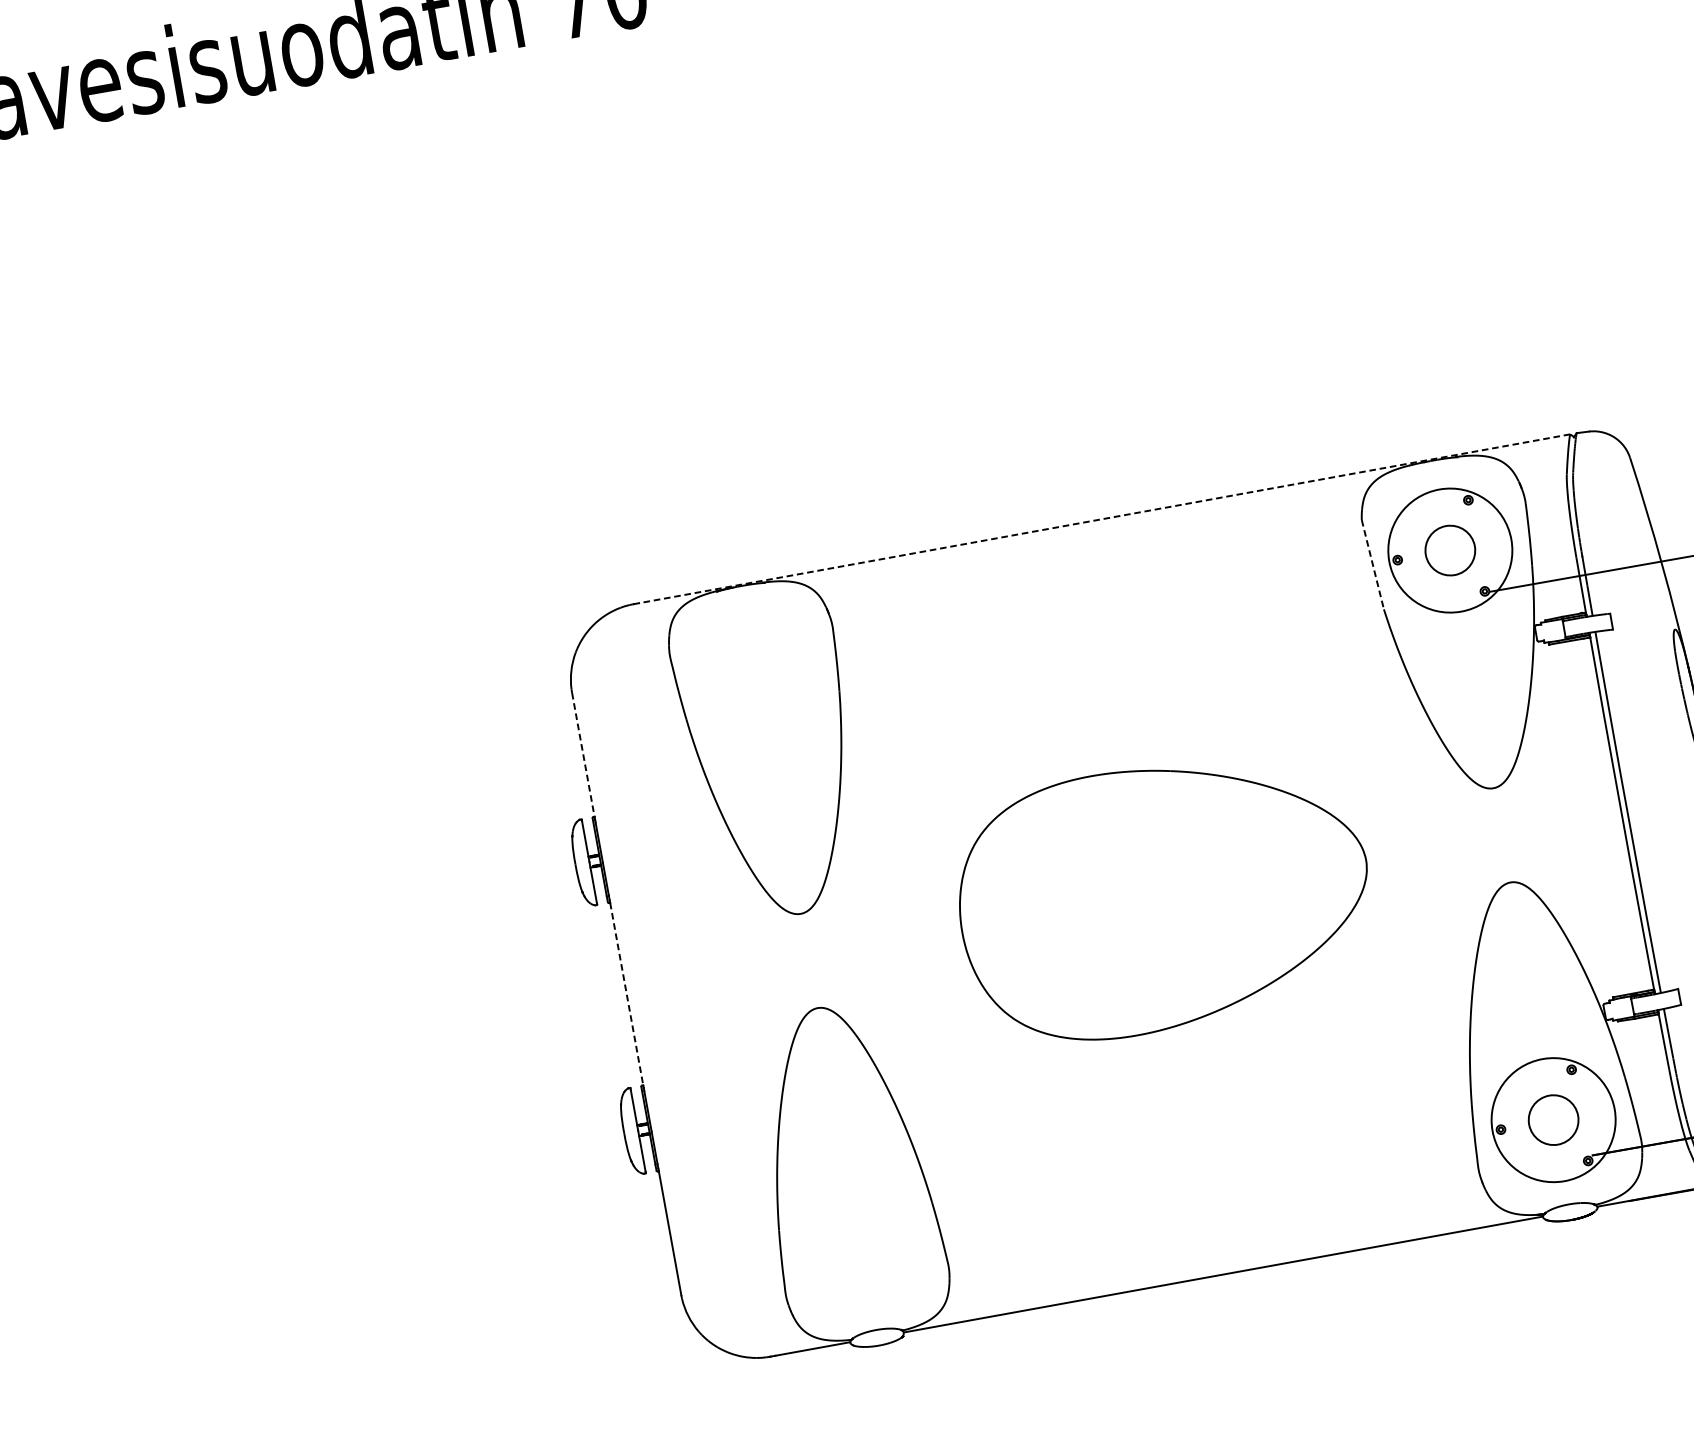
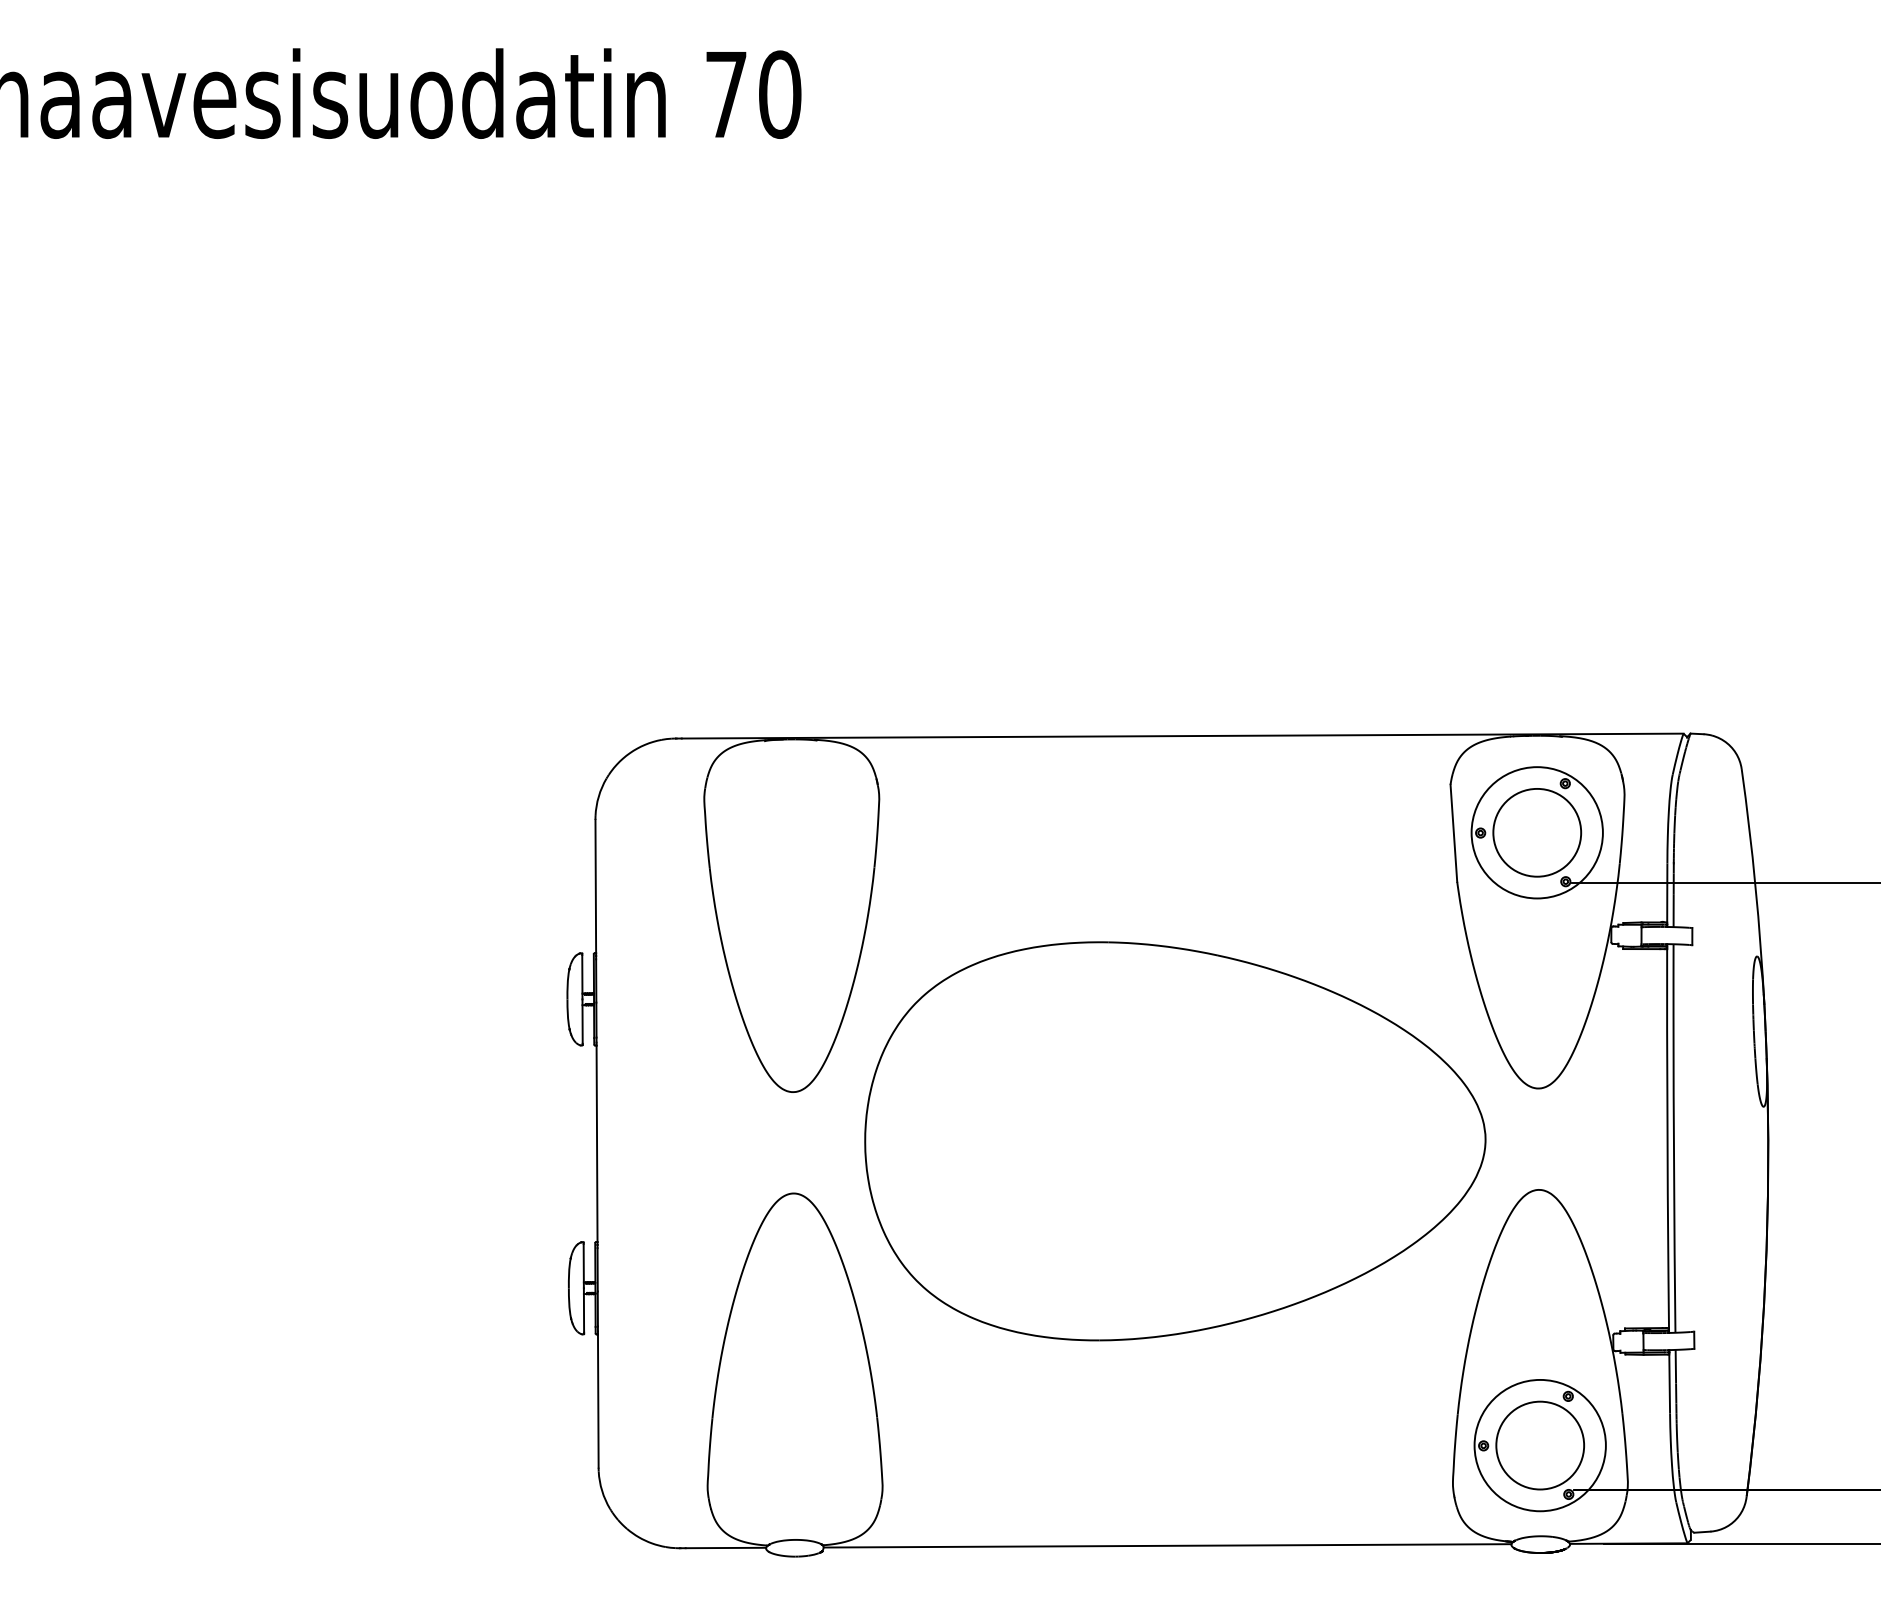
line: (1104, 519) -> (1182, 736), dashed -> solid
circle: (1450, 550) -> (1537, 832), size x1.67
line: (1372, 564) -> (1453, 833), dashed -> solid
line: (583, 755) -> (595, 886), dashed -> solid
part: (1164, 897) -> (1175, 1141), size x1.43
line: (627, 994) -> (597, 1144), dashed -> solid
circle: (1553, 1120) -> (1540, 1445), size x1.67

